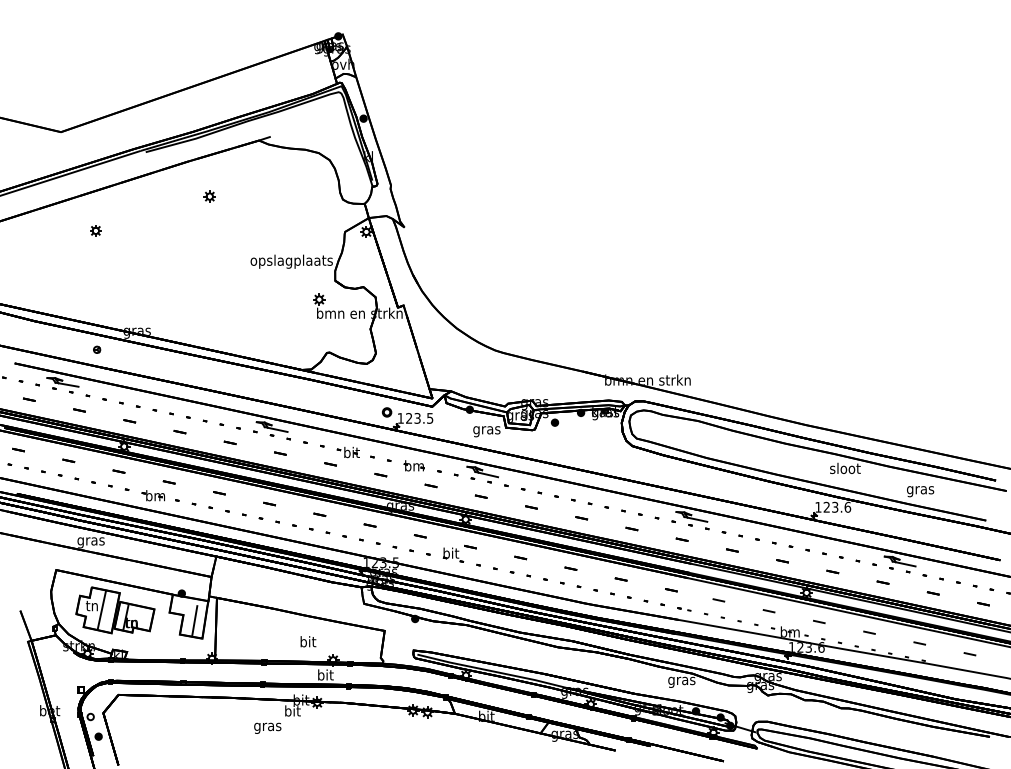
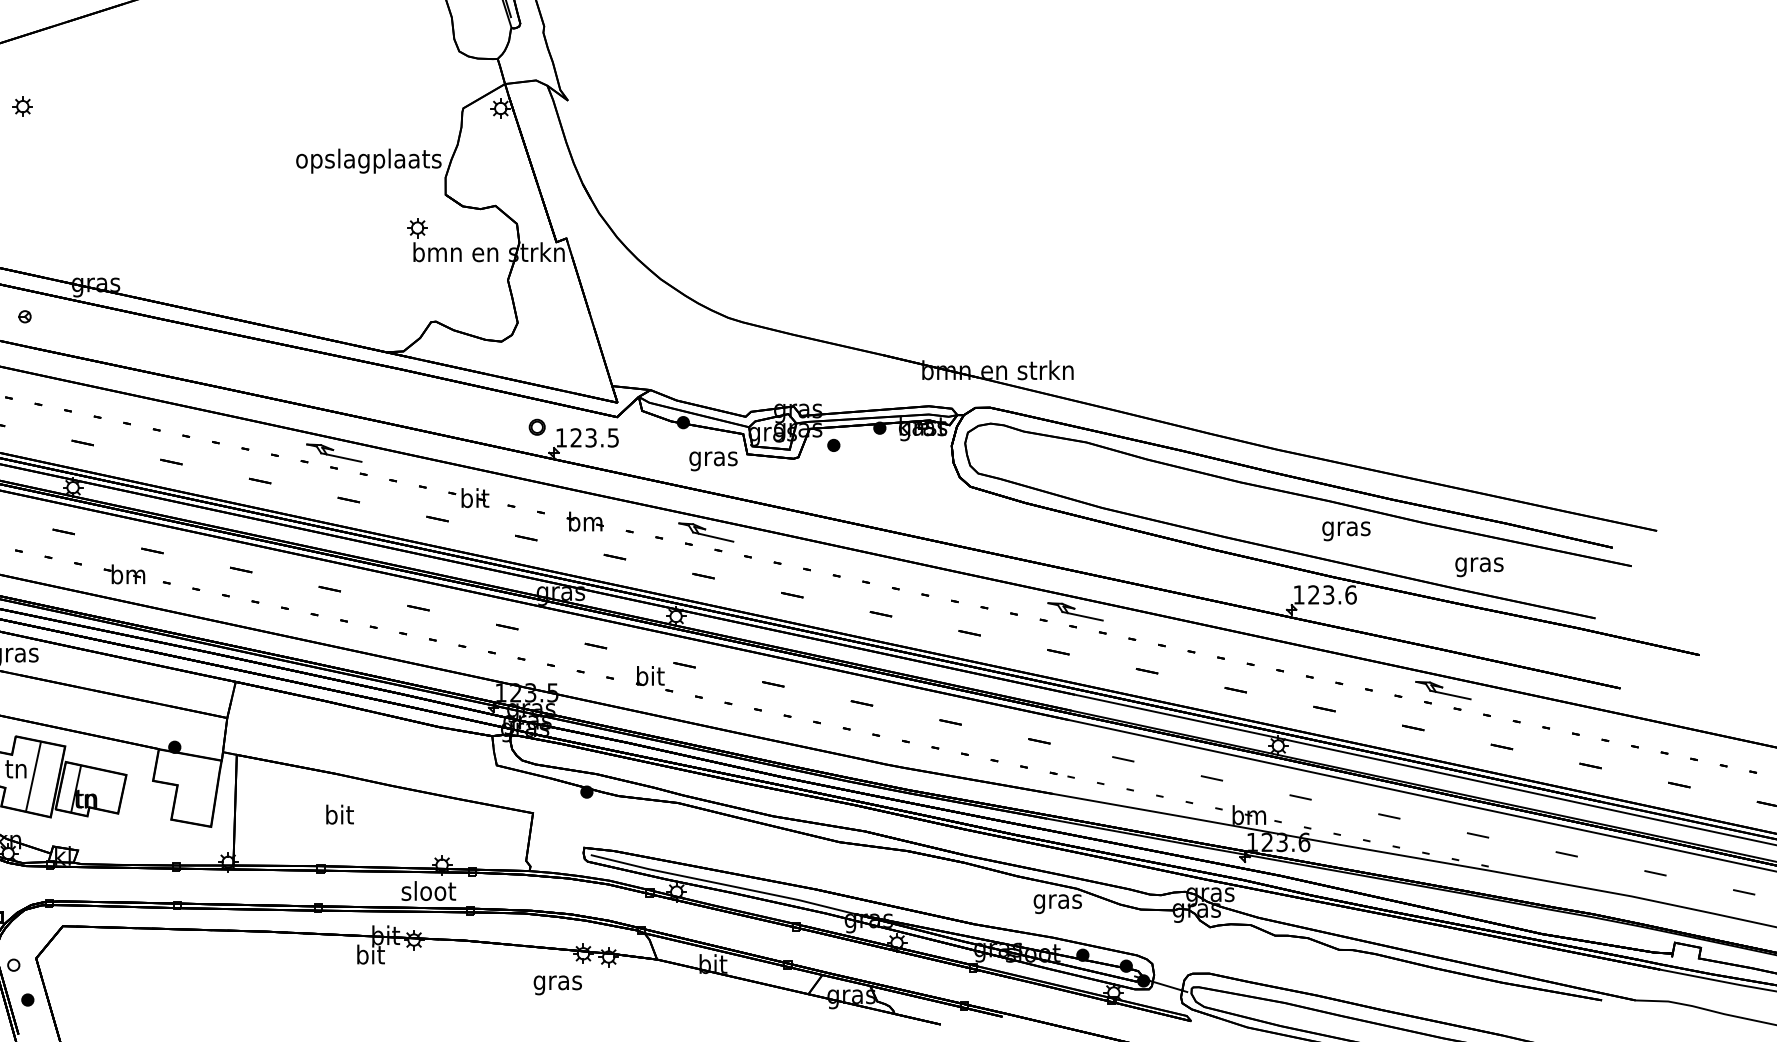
part: (209, 196) -> (223, 45), removed
text: (845, 469) -> (1346, 528), sloot -> gras
line: (194, 621) -> (197, 796), removed
text: (308, 641) -> (340, 814), moved
text: (325, 674) -> (428, 890), bit -> sloot
text: (267, 727) -> (557, 983), moved

